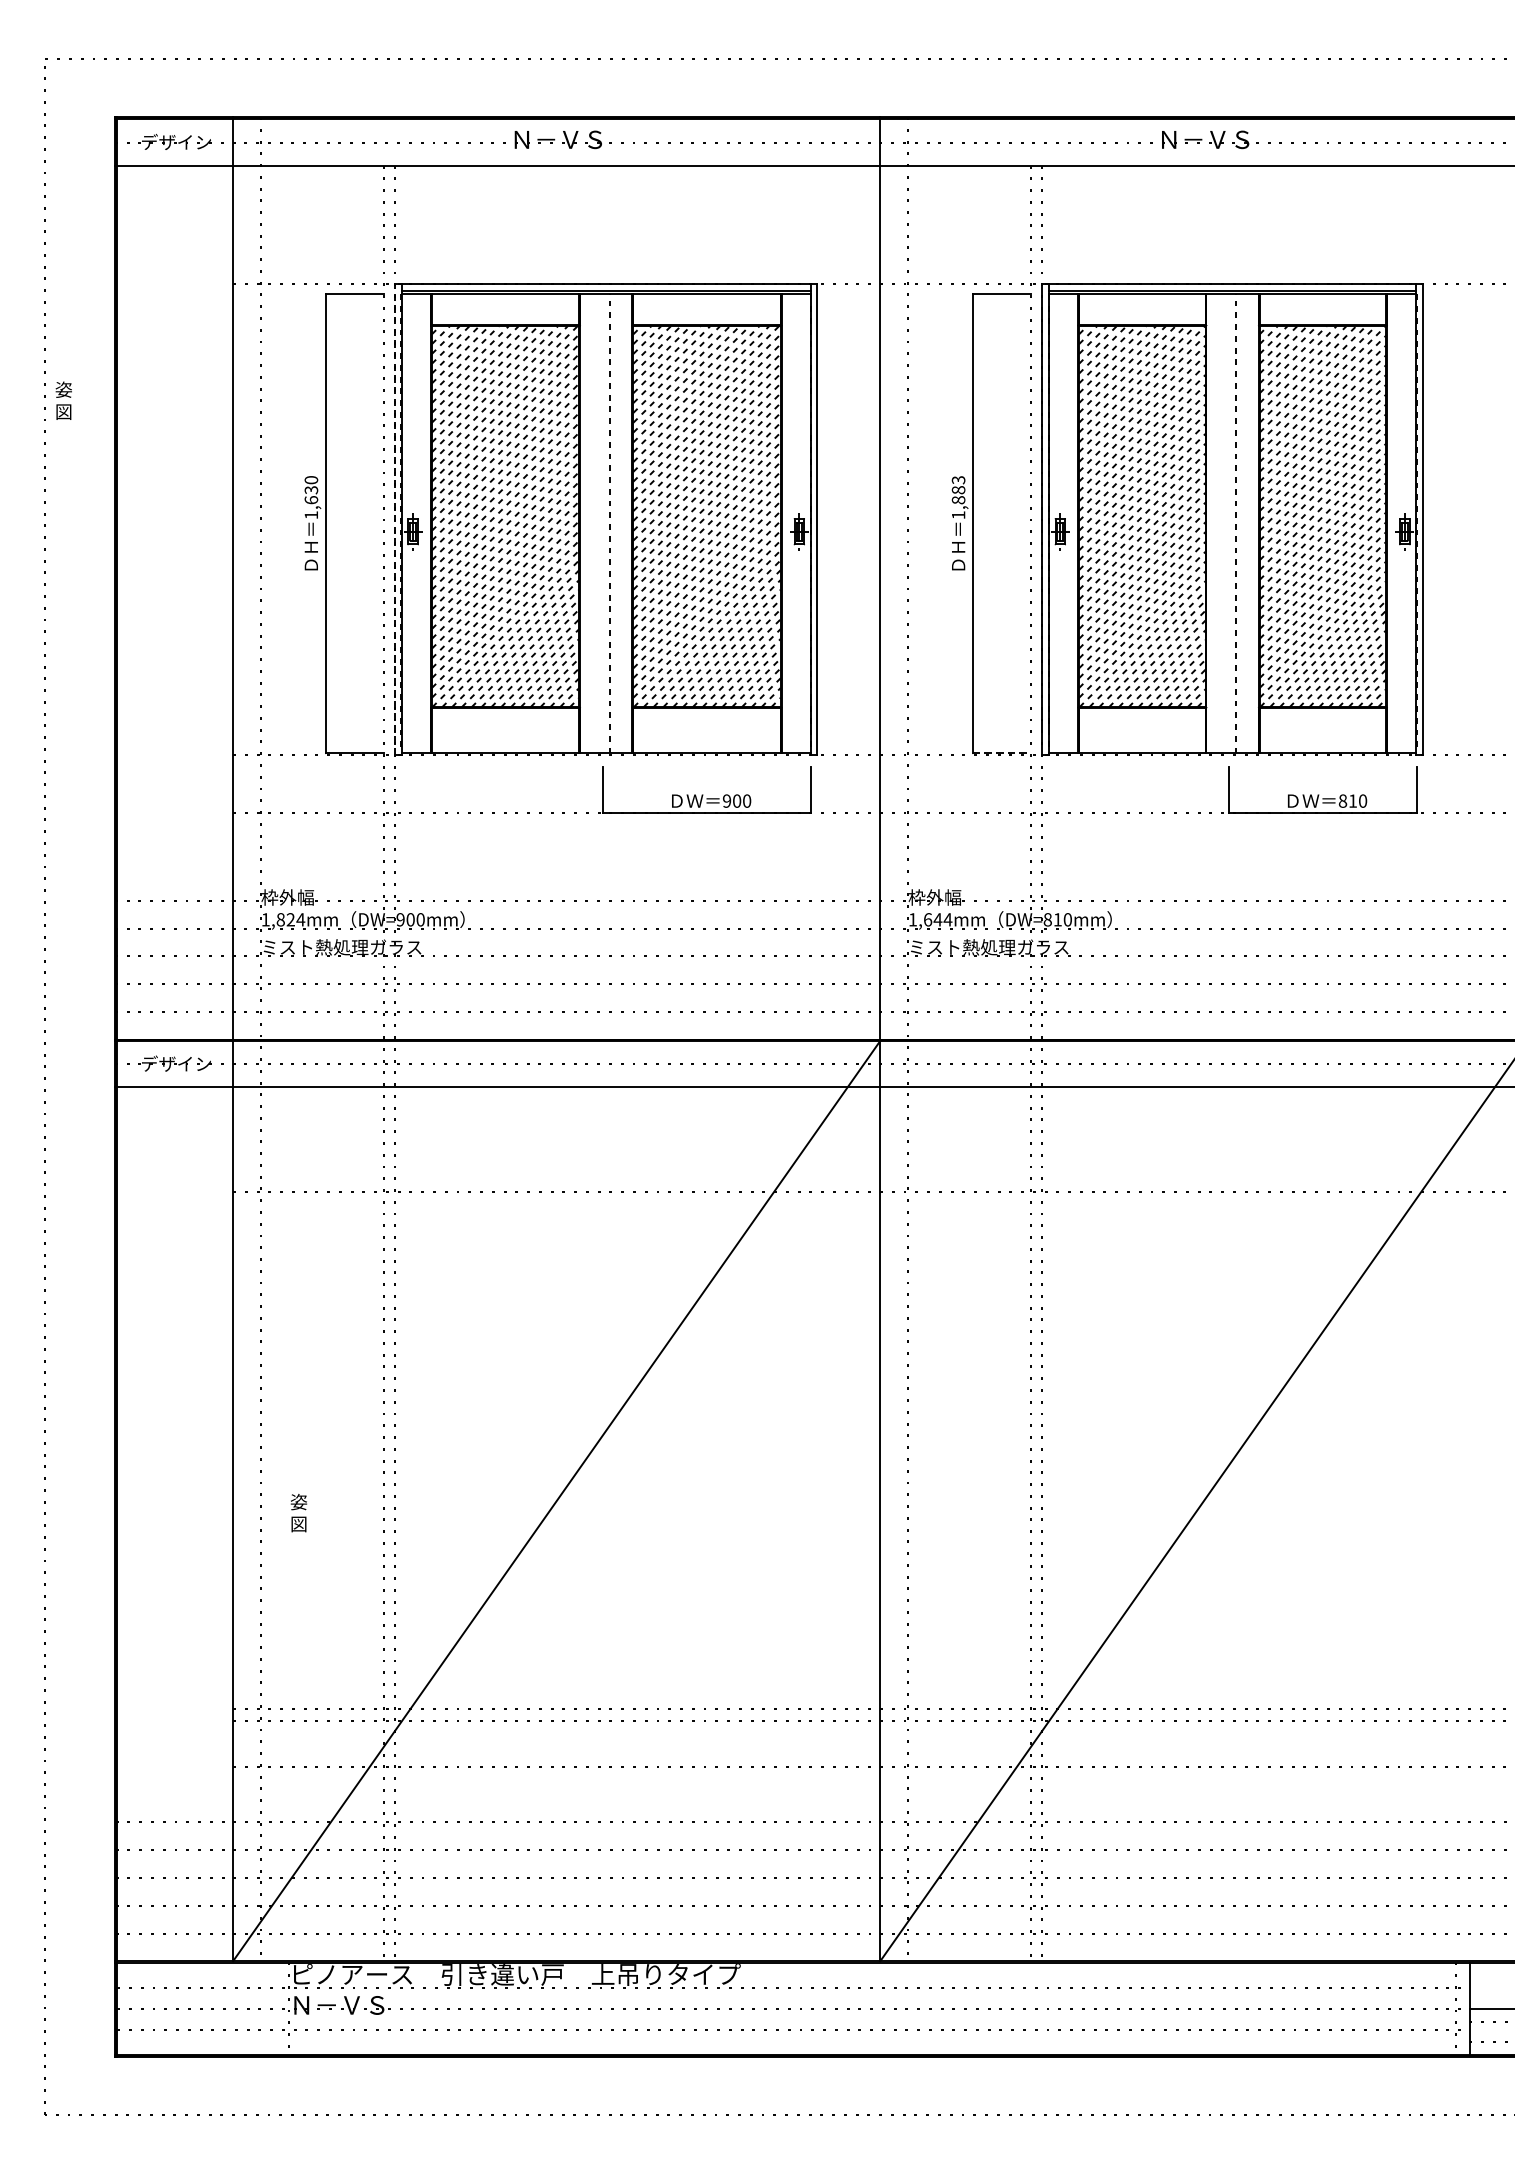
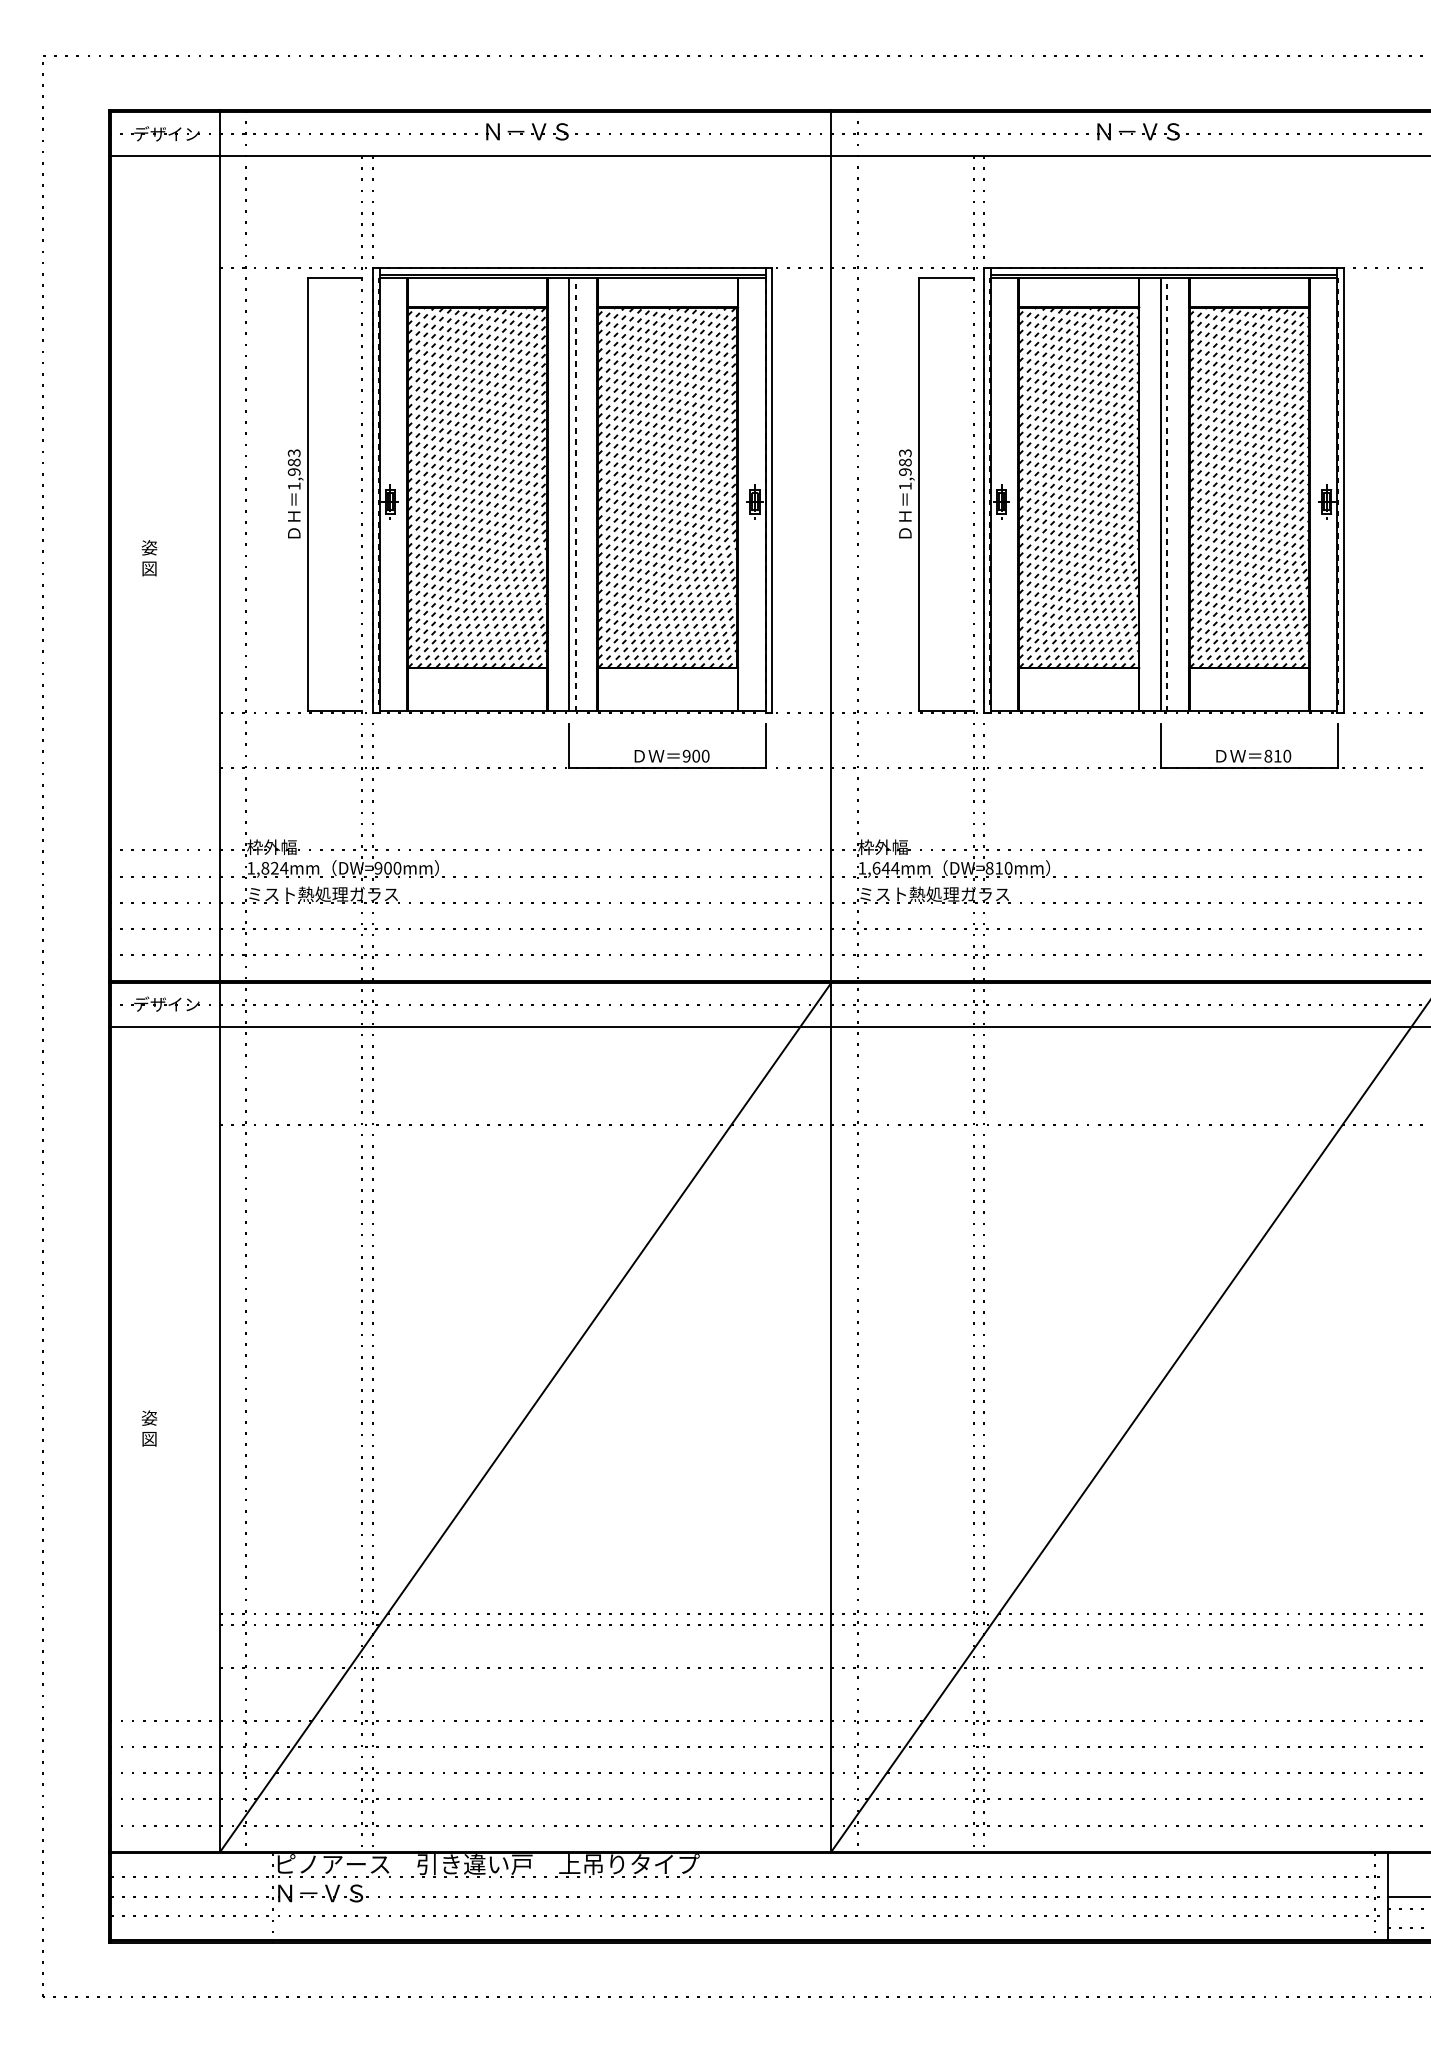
text: (63, 401) -> (149, 558), moved
text: (310, 490) -> (293, 462), 1,630 -> 1,983
text: (958, 499) -> (905, 471), 1,883 -> 1,983
line: (395, 519) -> (373, 490), dashed -> solid
line: (602, 523) -> (569, 494), added
line: (1228, 523) -> (1160, 494), added
line: (1002, 753) -> (946, 711), dashed -> solid
text: (298, 1513) -> (149, 1428), moved

